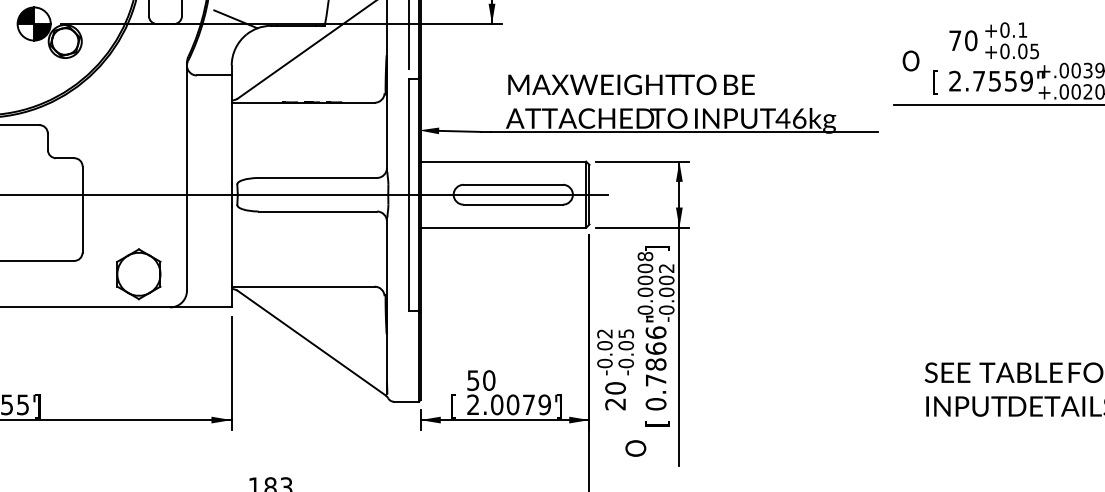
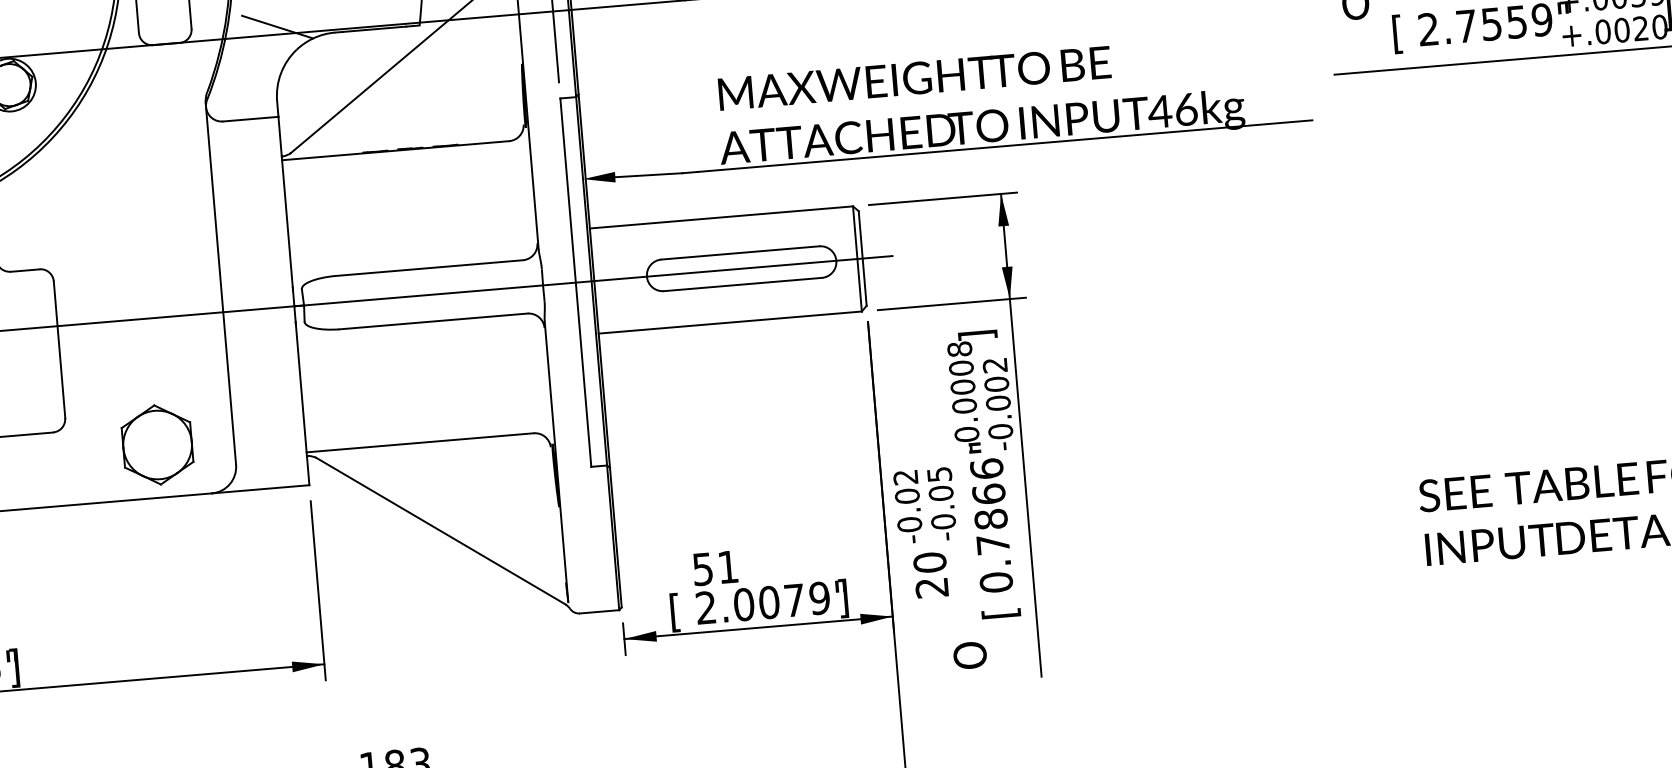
text: (489, 380) -> (728, 566), 50 -> 51

